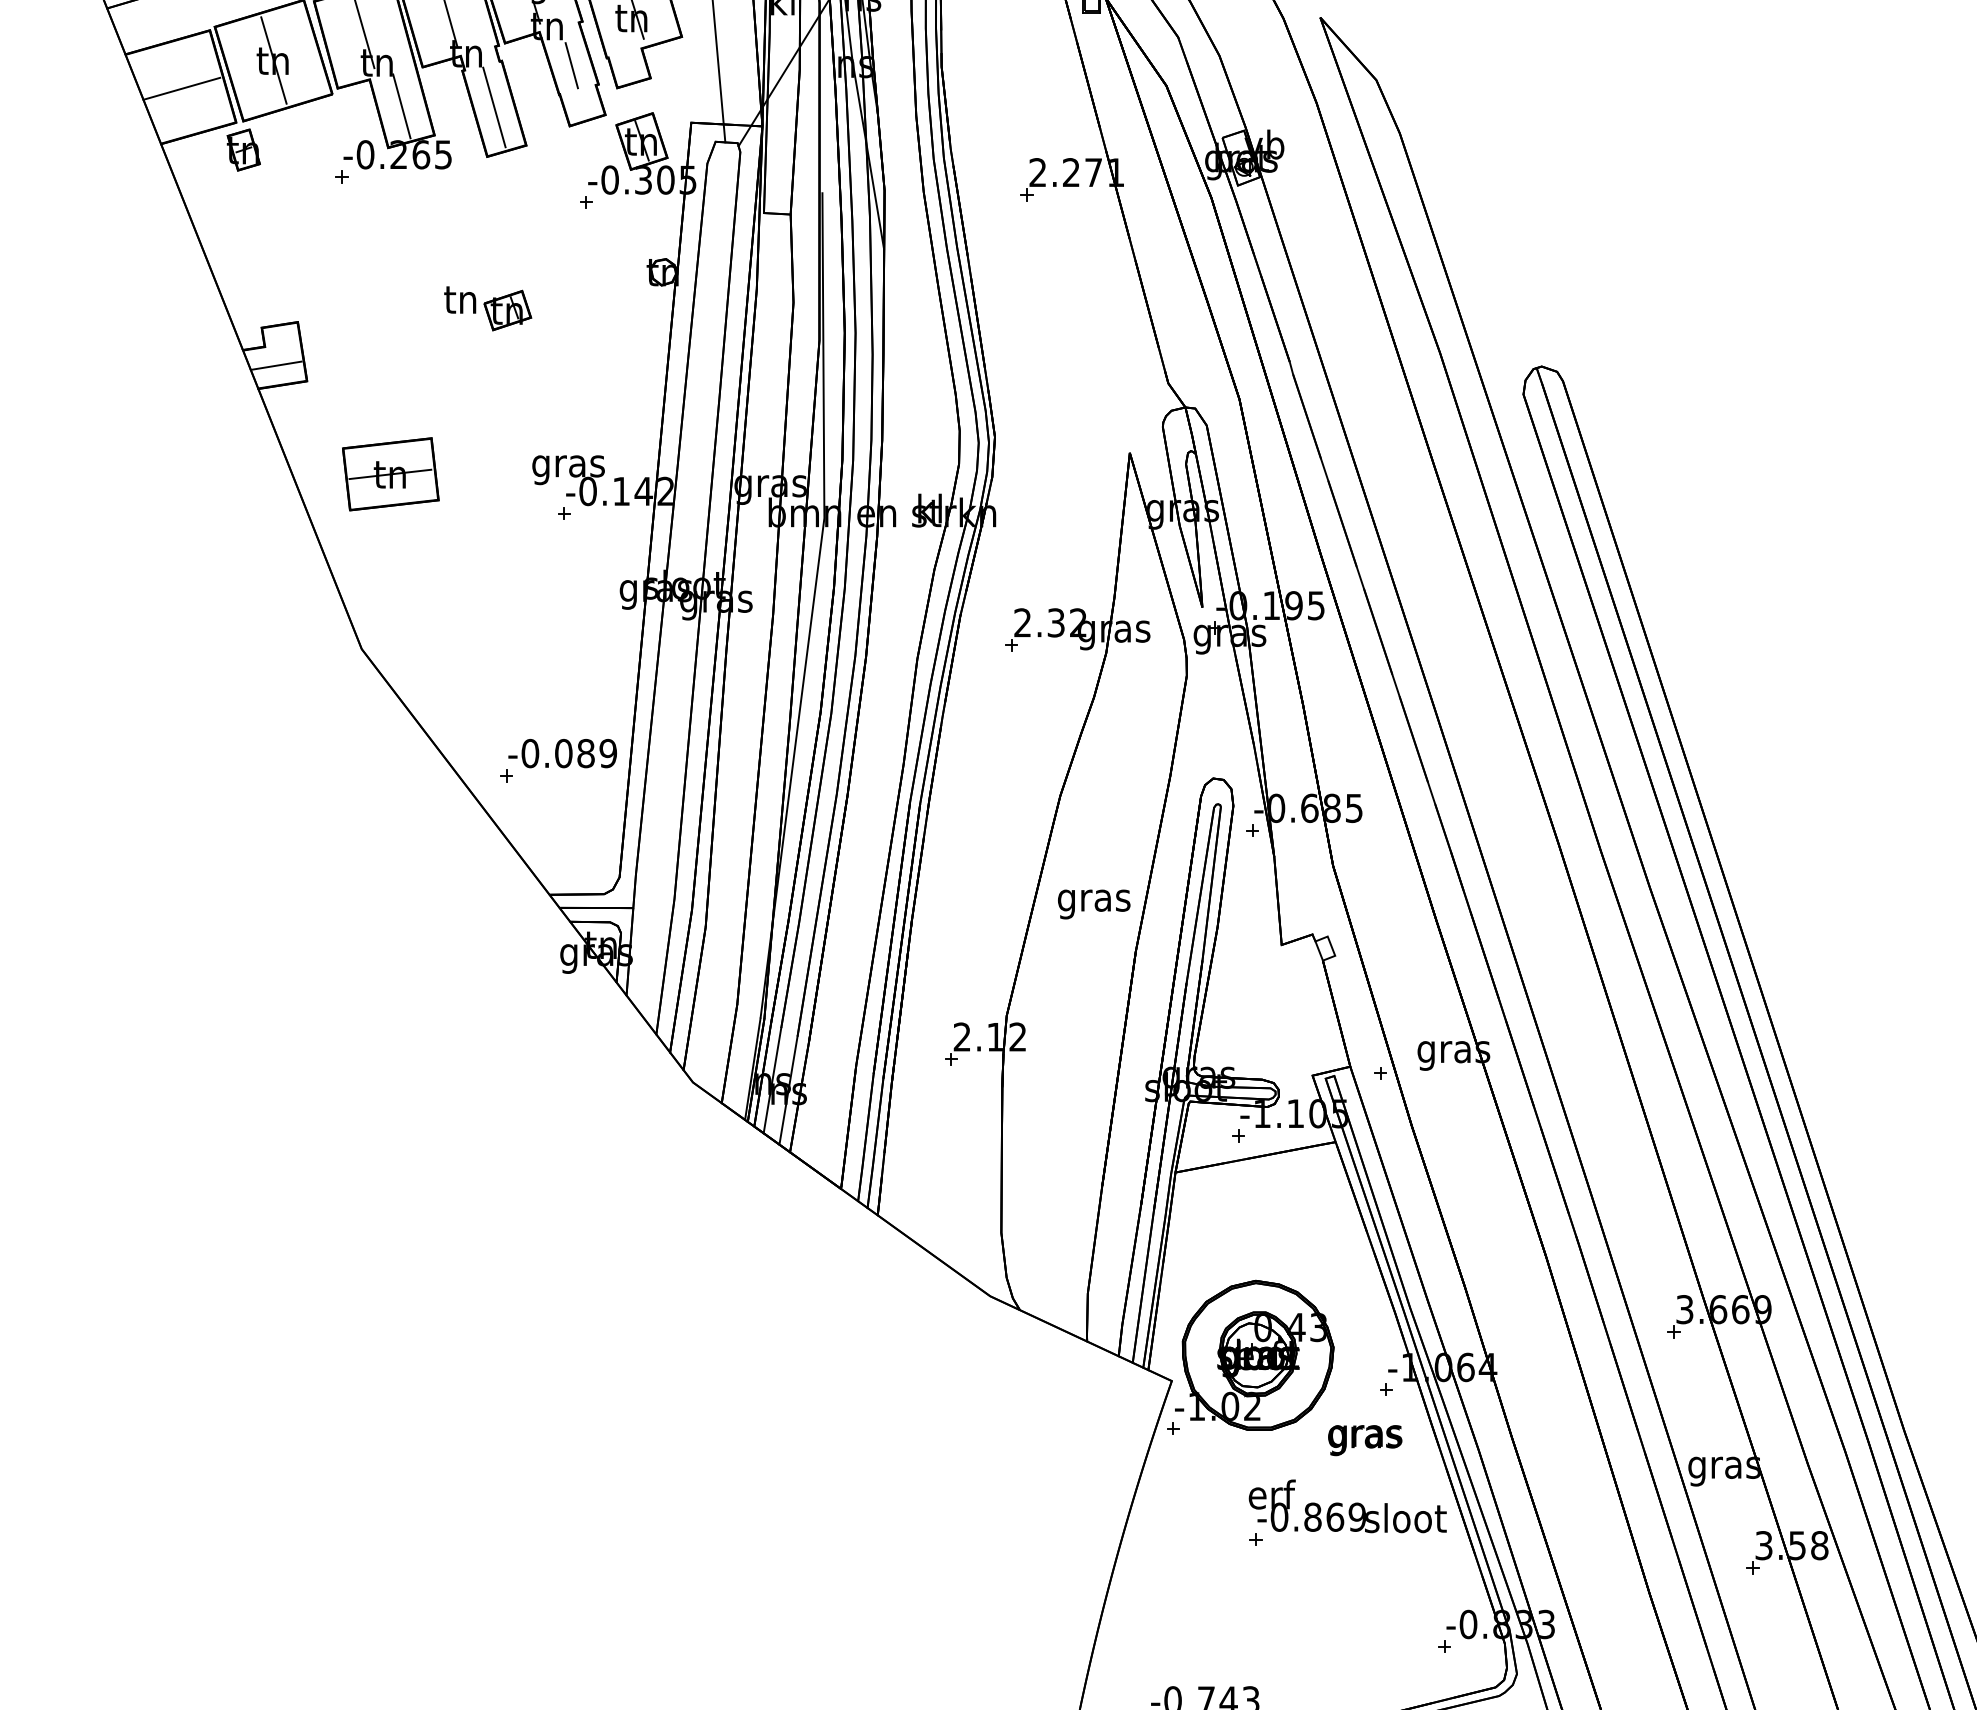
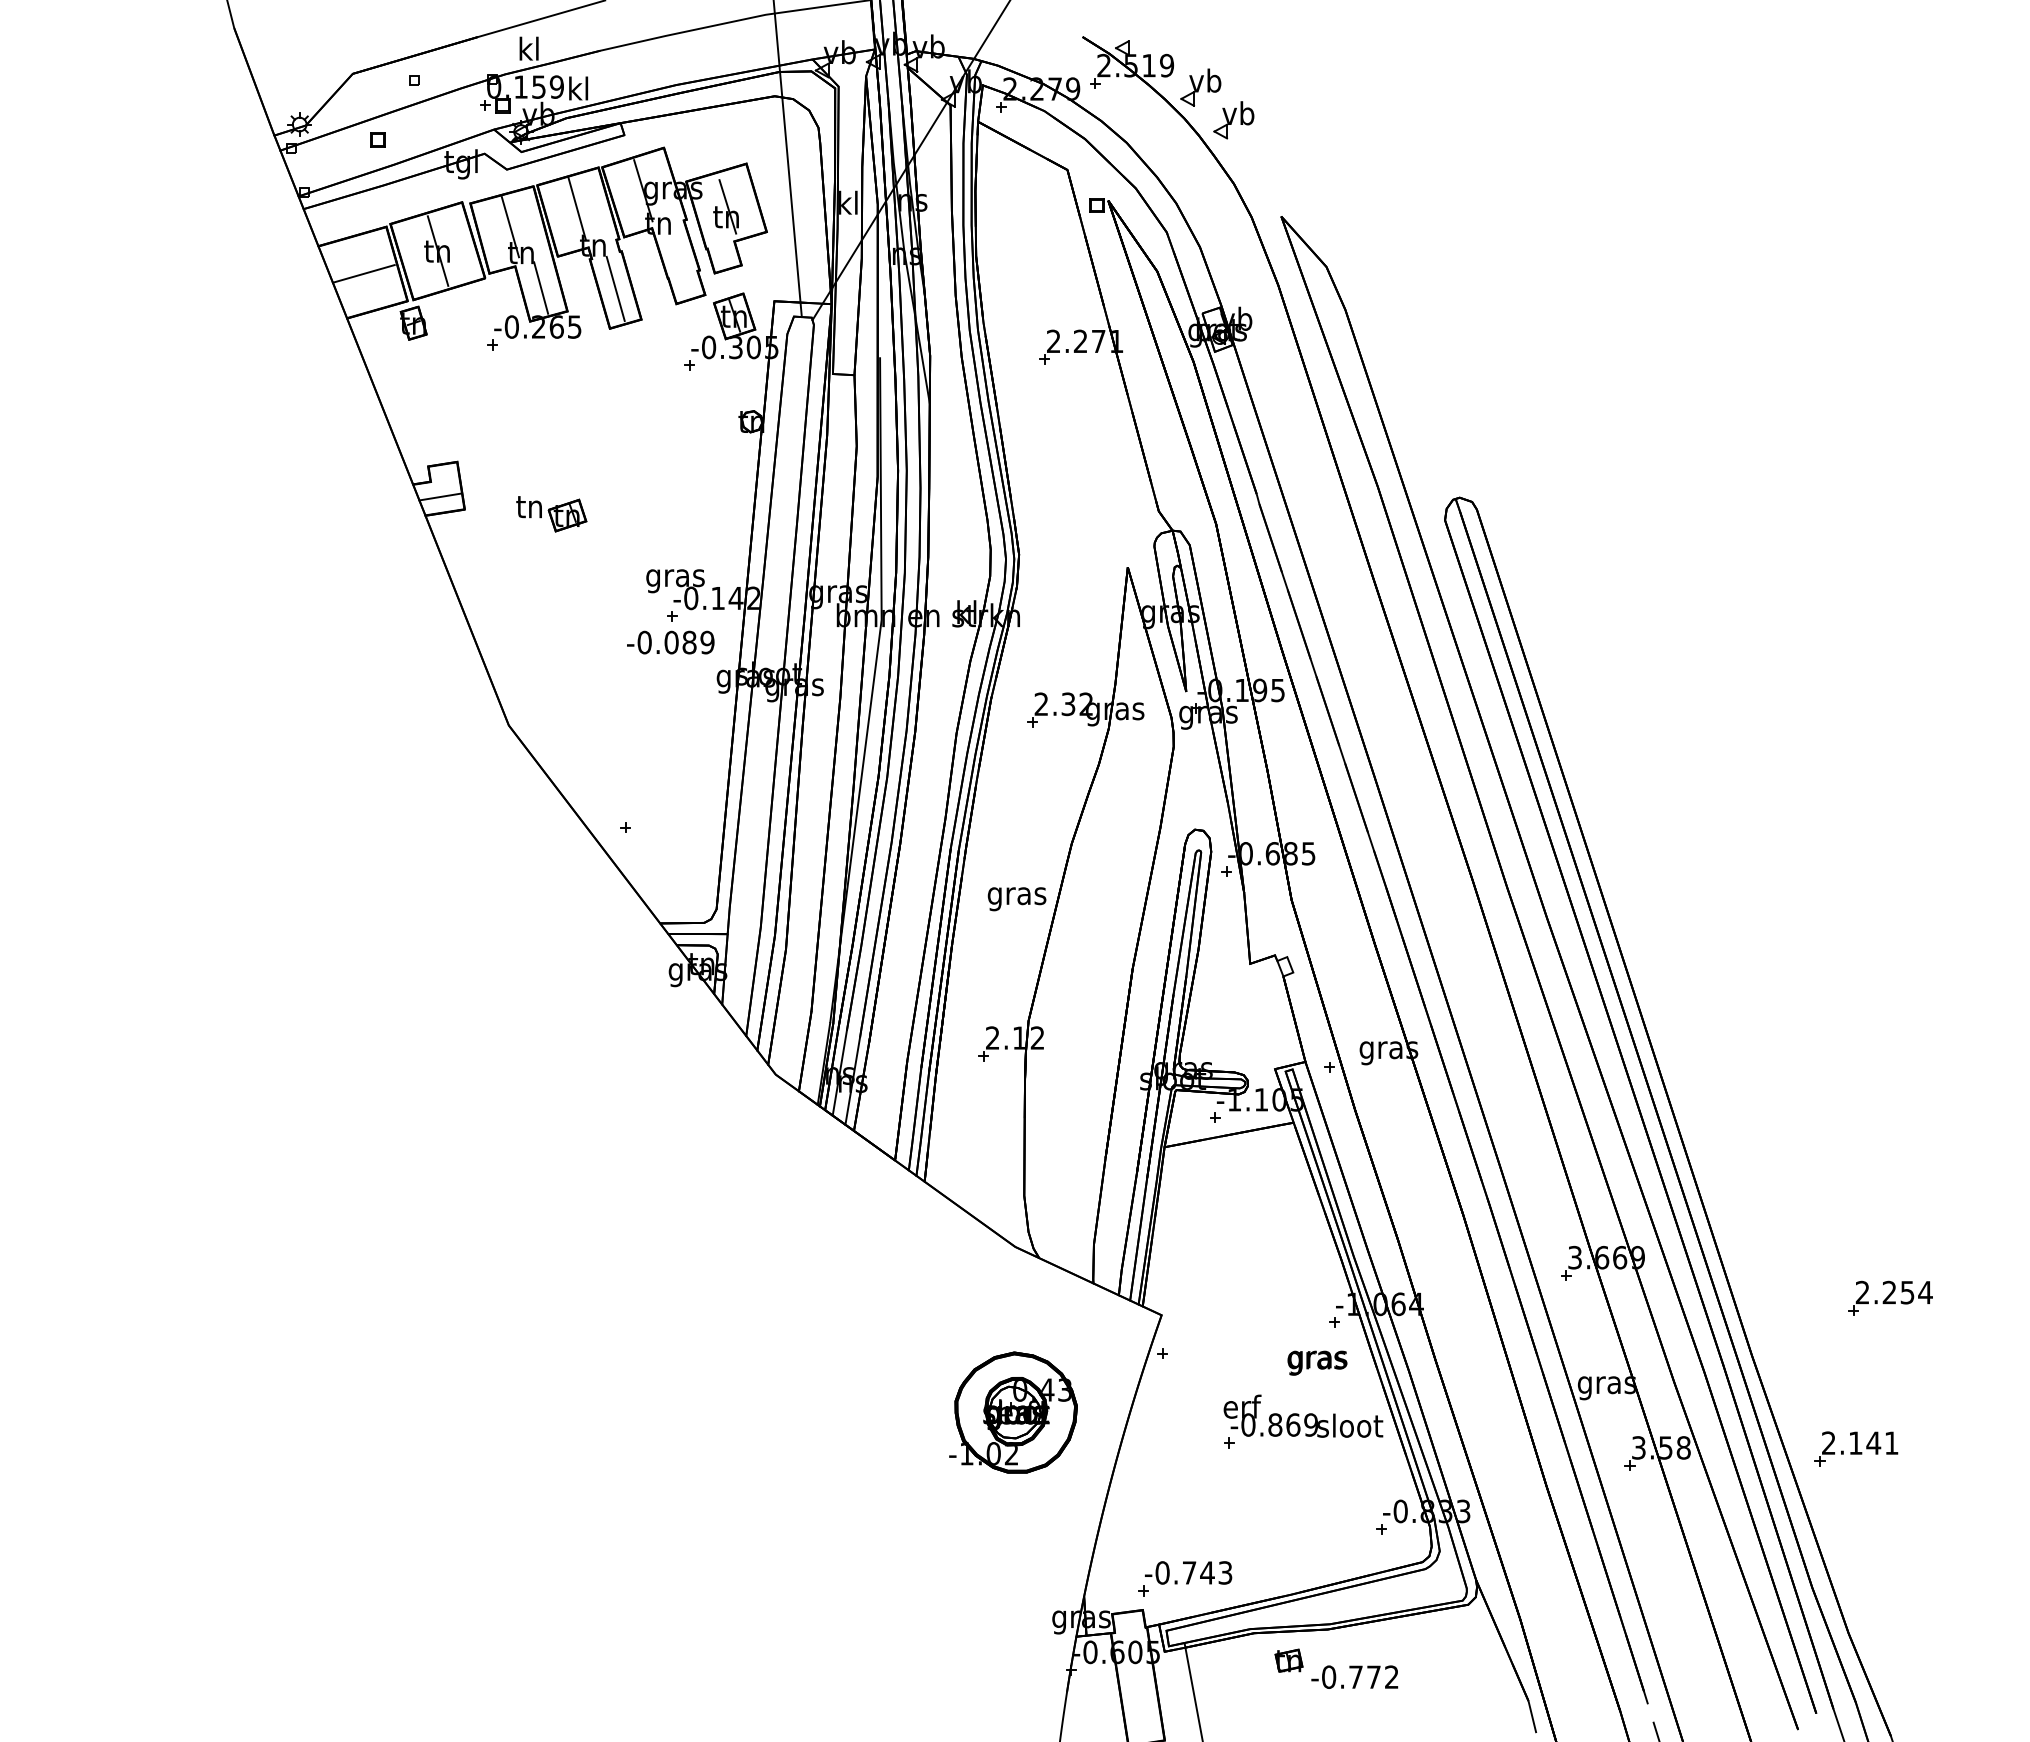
line: (572, 65) -> (678, 255), removed
part: (487, 309) -> (551, 514), moved
part: (389, 474) -> (531, 584), removed
text: (562, 753) -> (670, 642), moved
text: (1093, 904) -> (1016, 899), moved
part: (1254, 1355) -> (1013, 1412), moved

